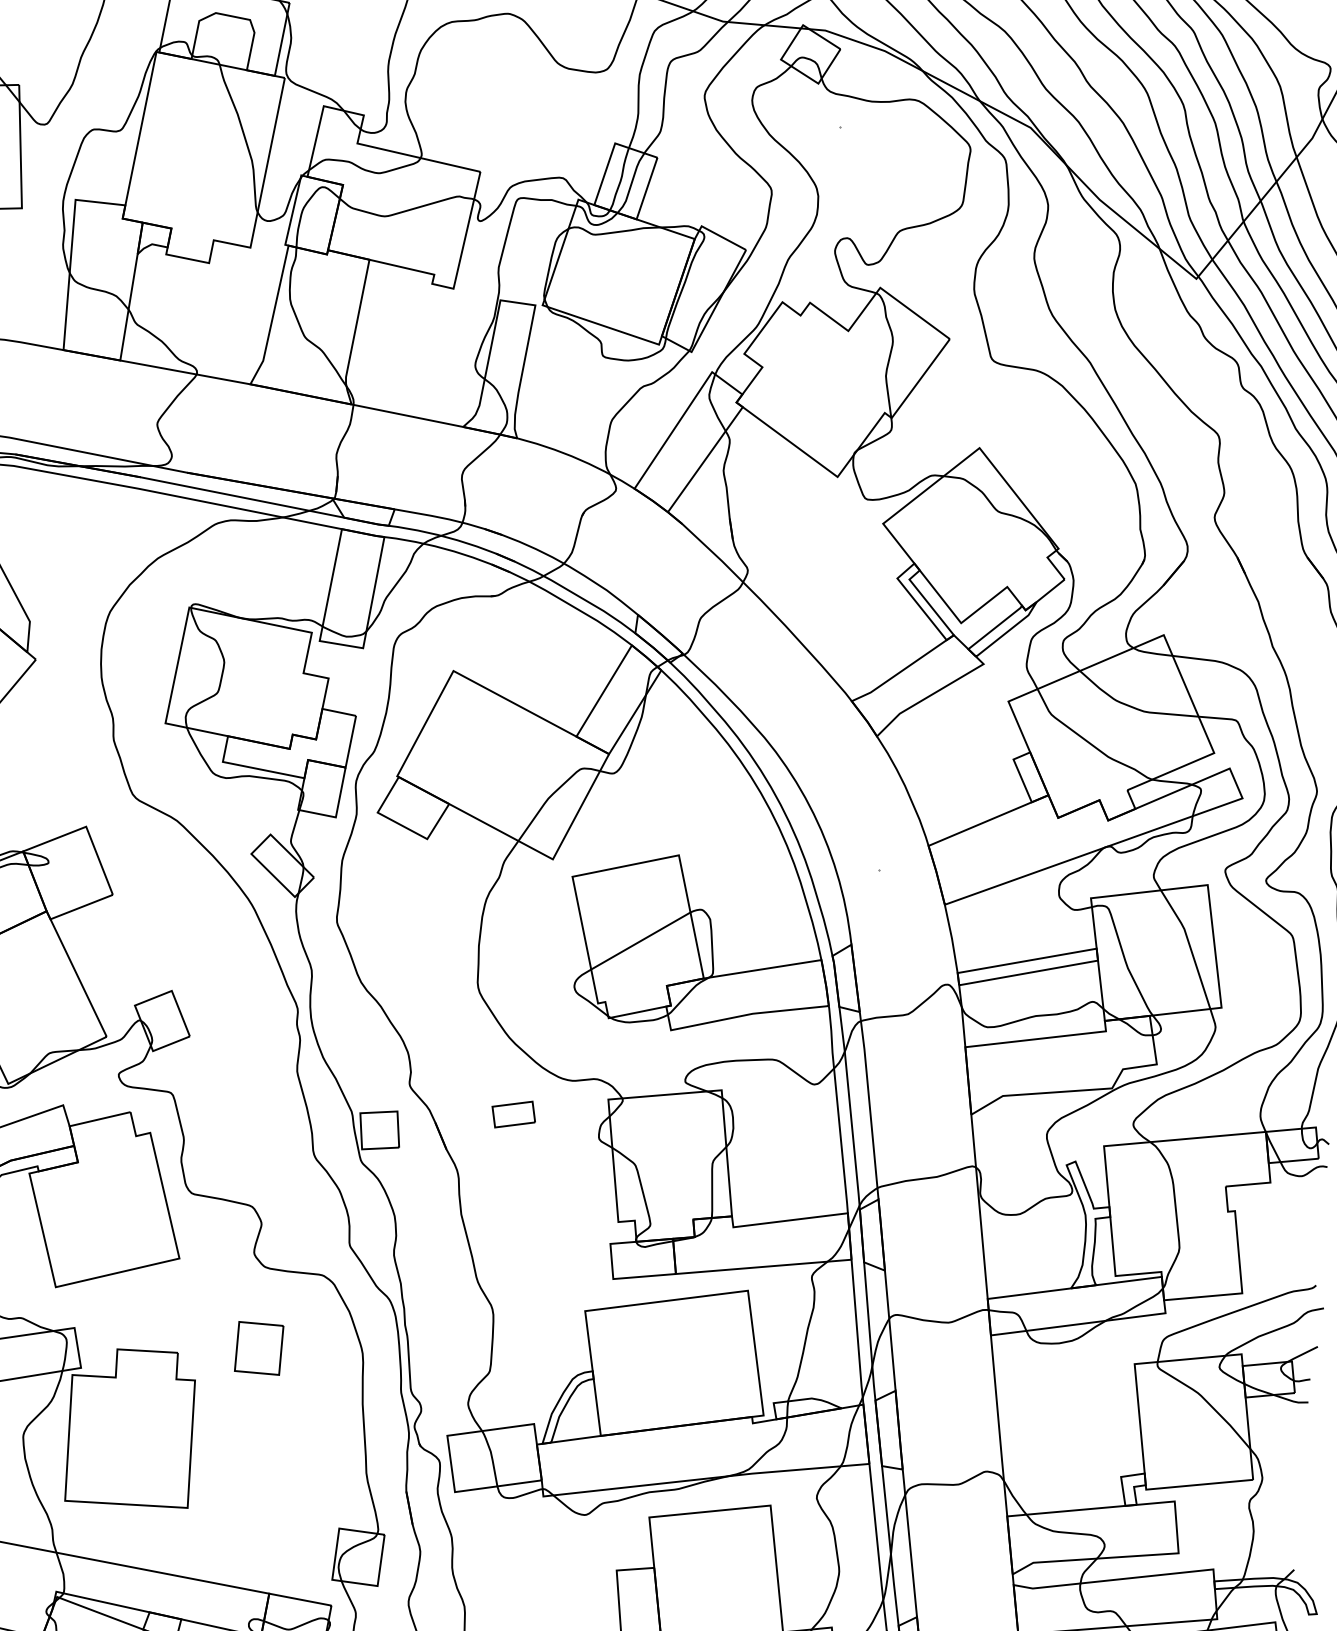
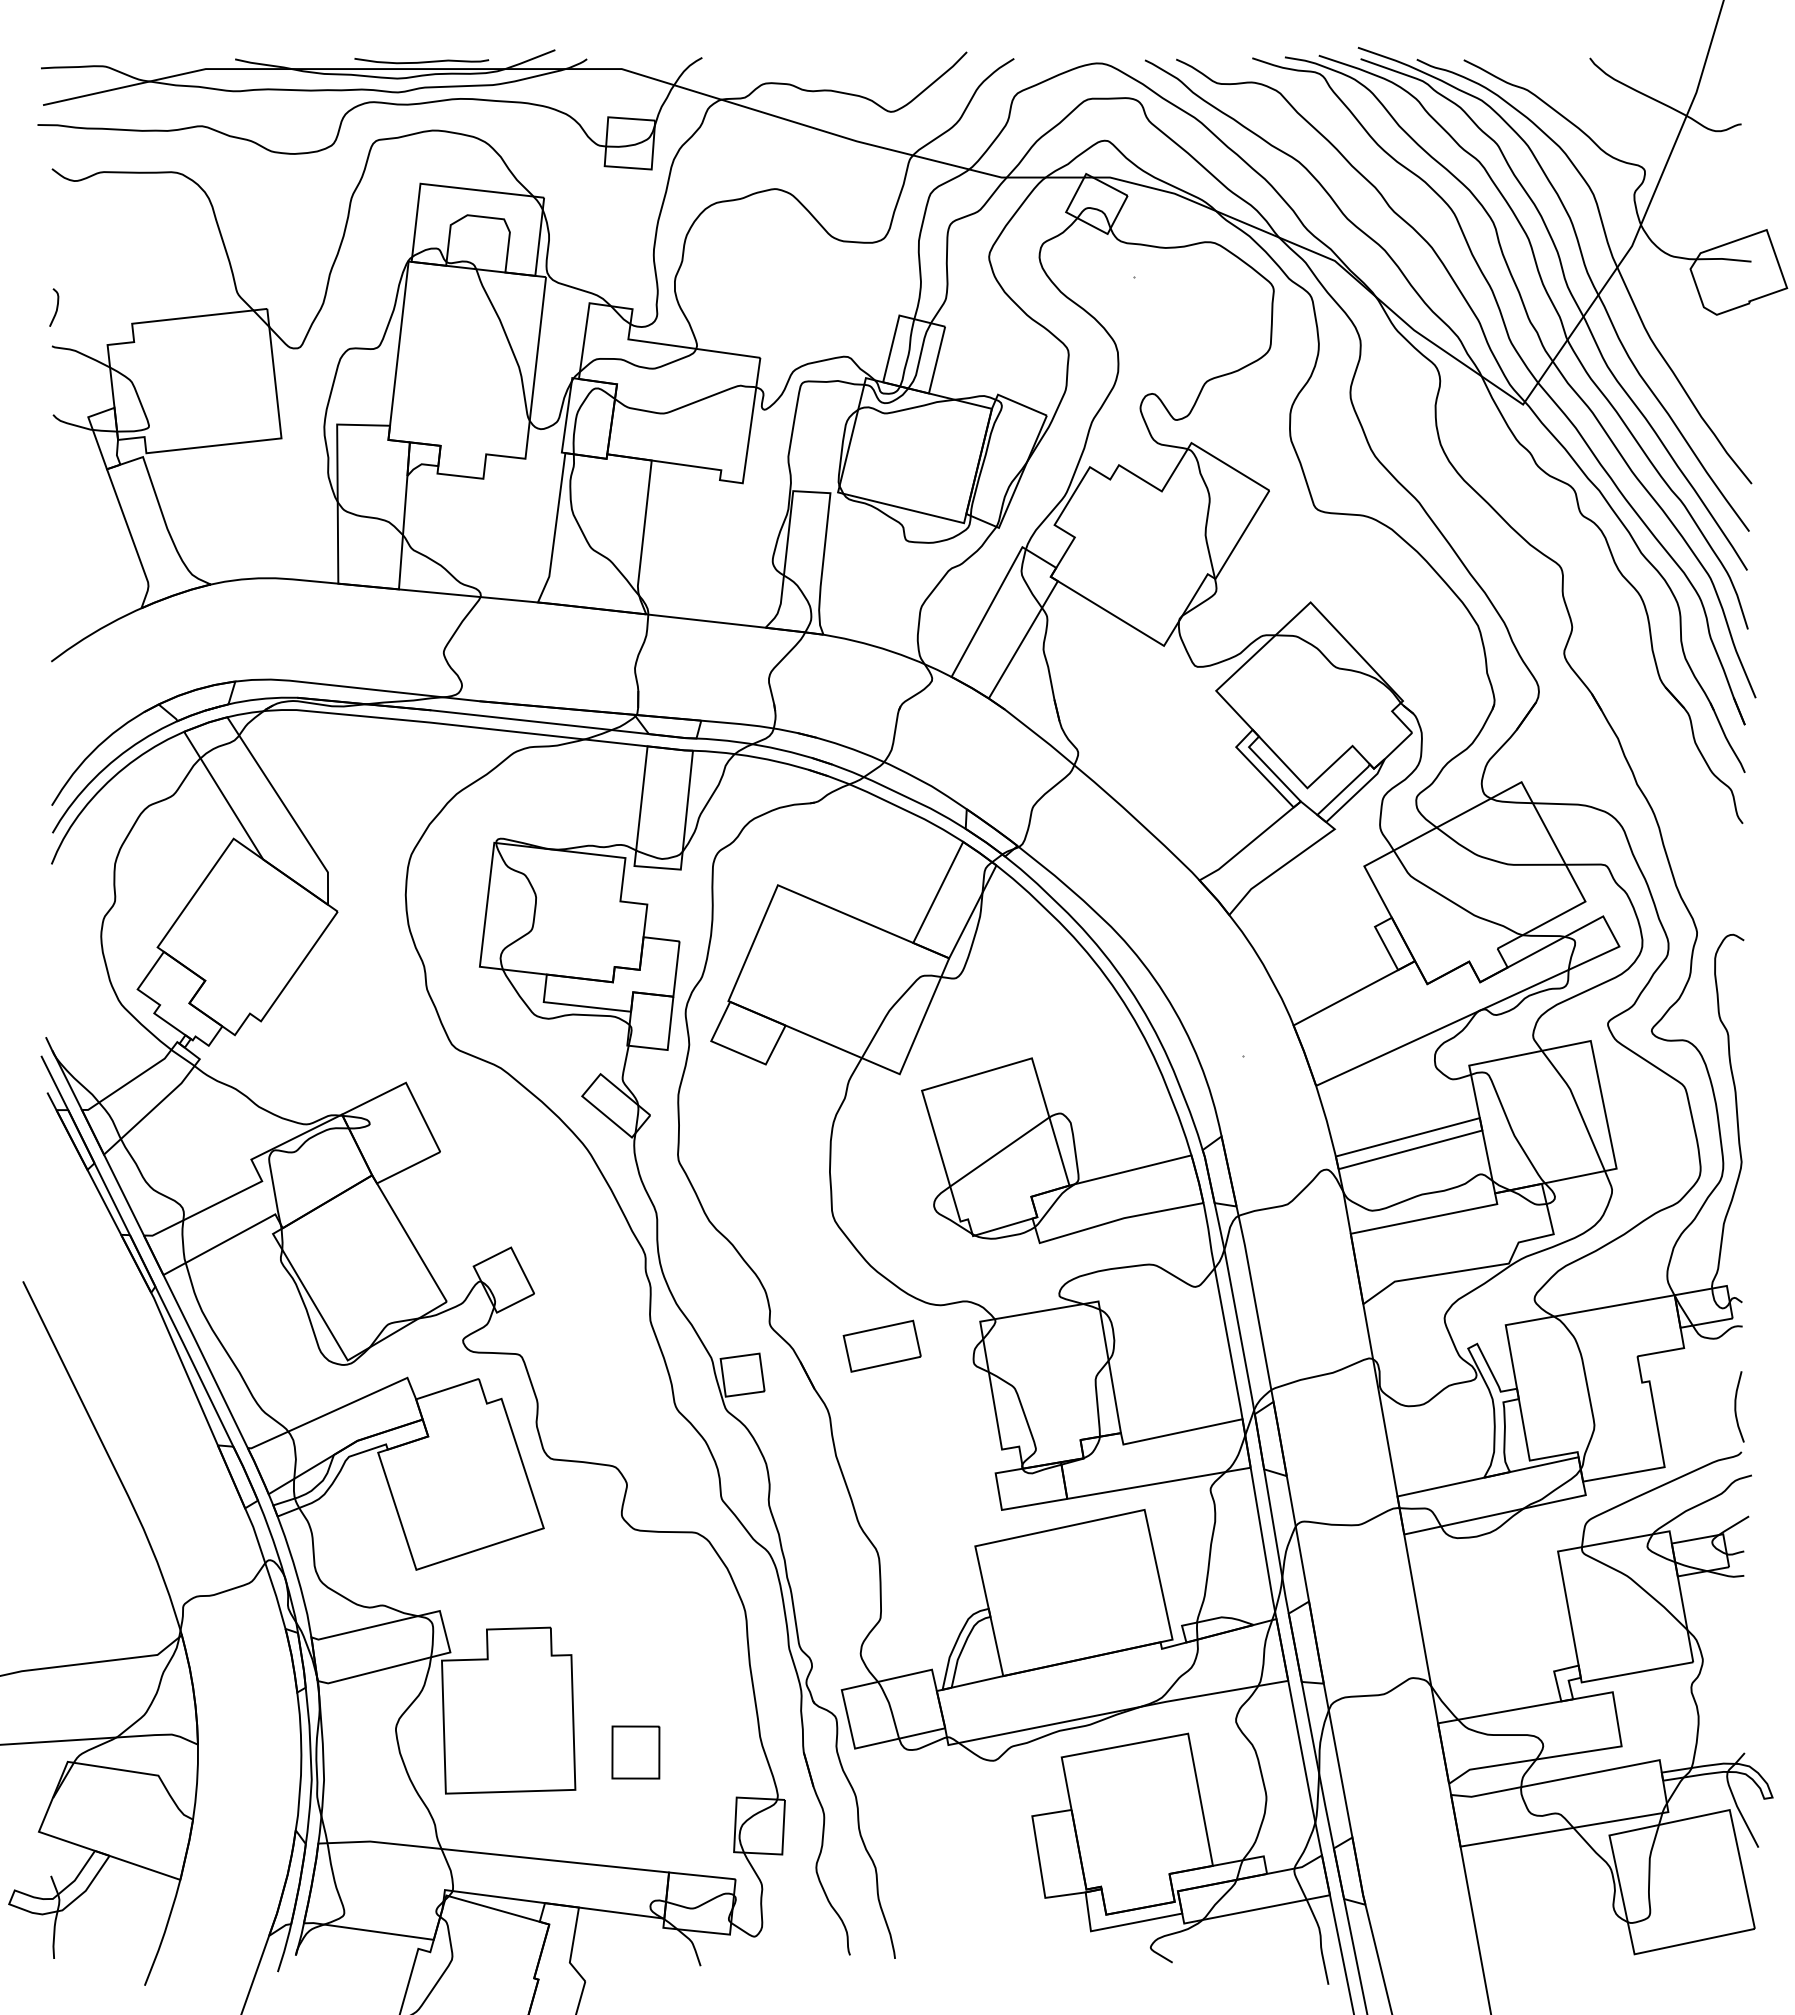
part: (513, 1113) -> (881, 1345), size x1.67
curve: (1315, 1242) -> (1736, 1406), added
part: (258, 1348) -> (635, 1752), moved

